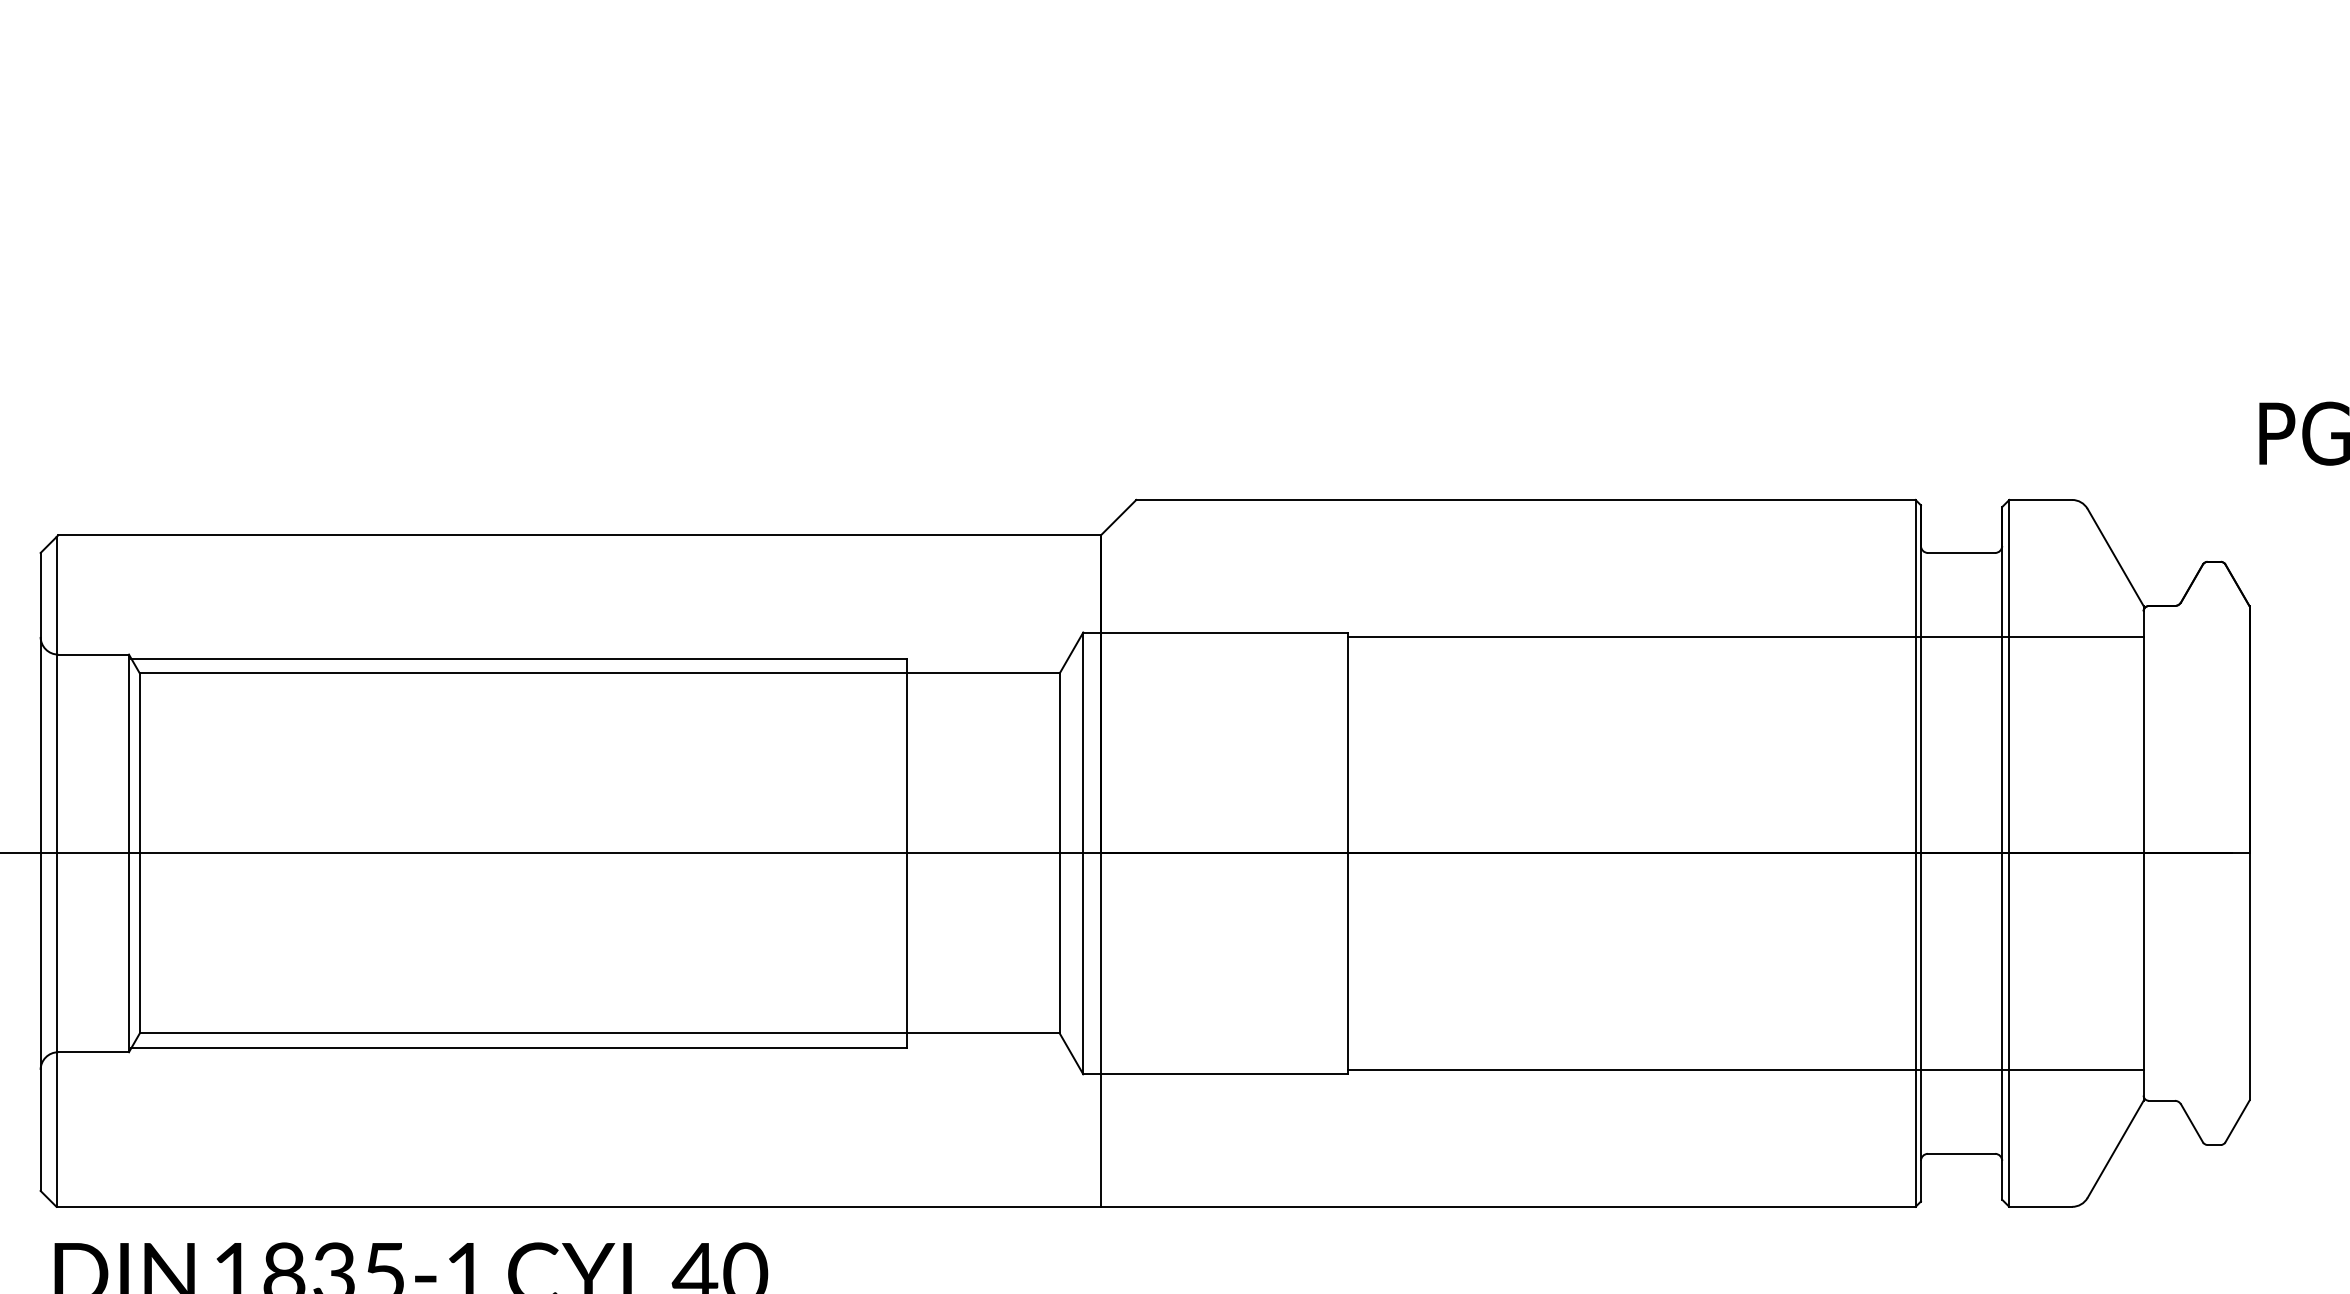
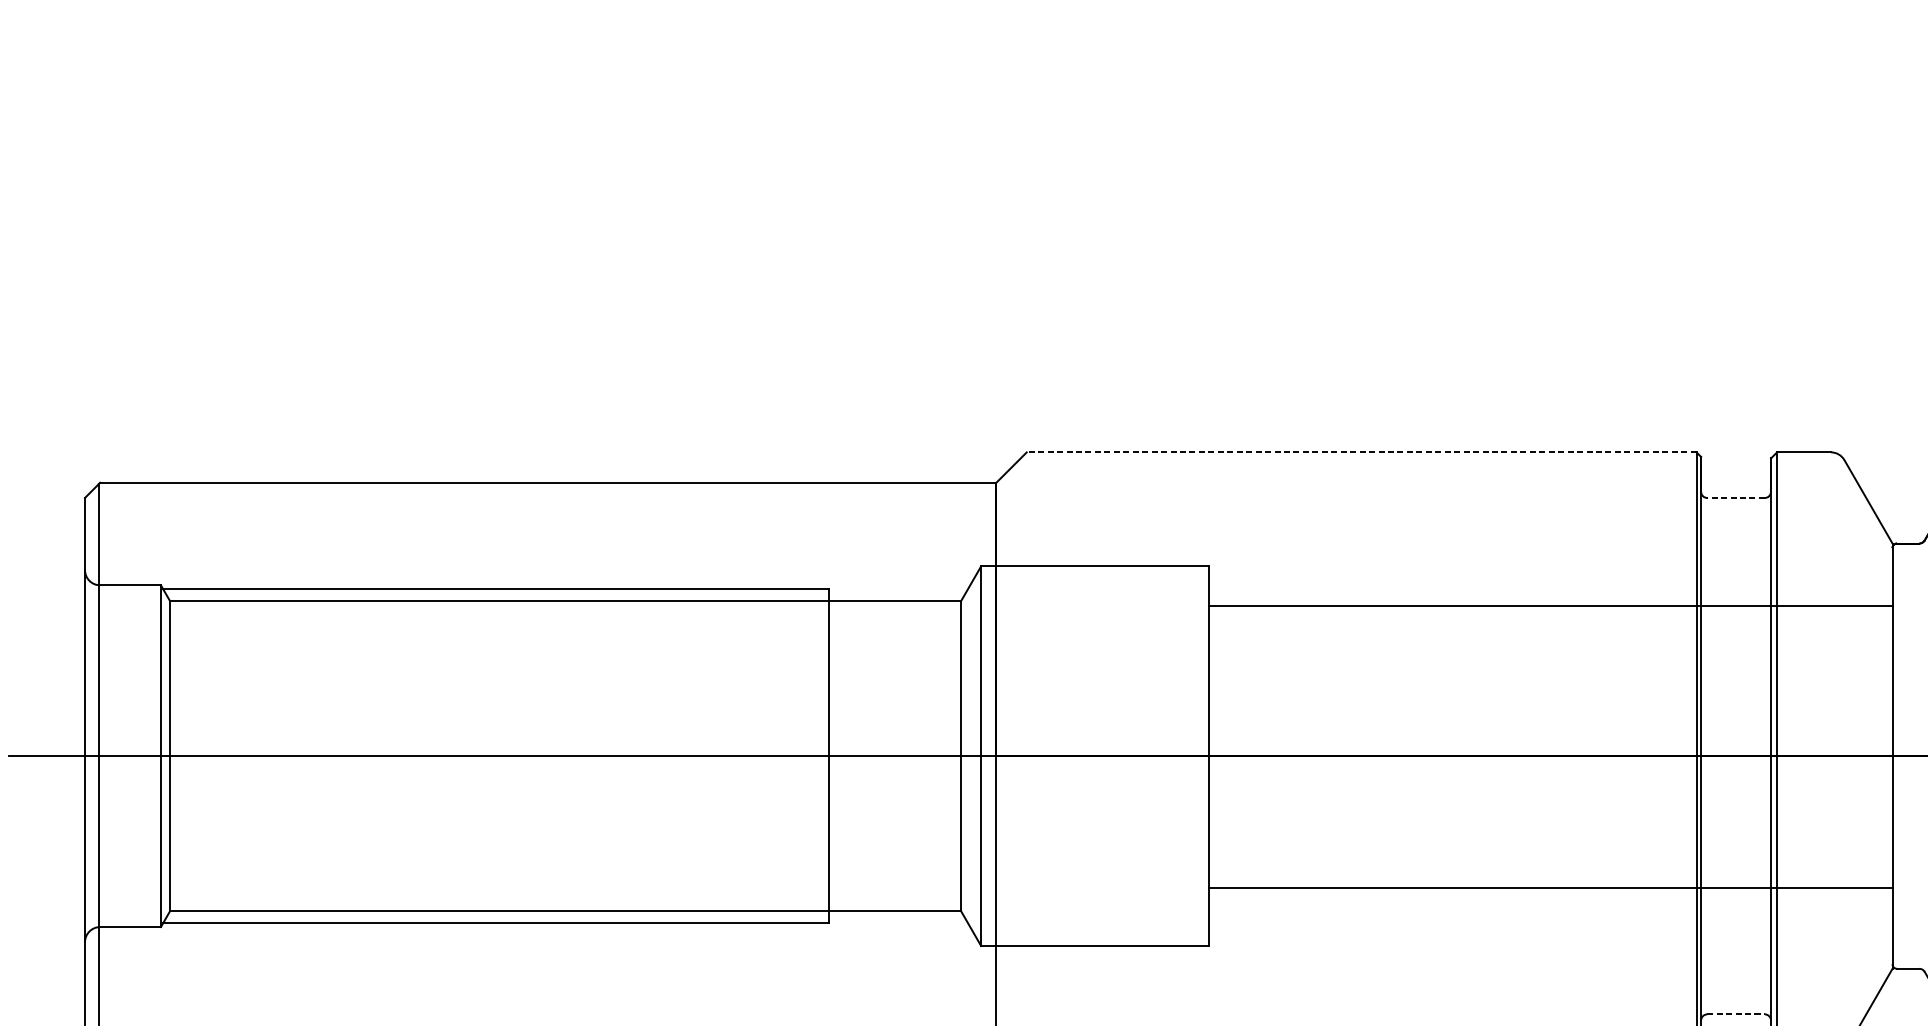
line: (1525, 499) -> (1361, 451), solid -> dashed
line: (1961, 552) -> (1735, 497), solid -> dashed
line: (1745, 637) -> (1550, 605), moved
line: (1745, 1069) -> (1550, 887), moved
line: (1961, 1153) -> (1735, 1014), solid -> dashed

